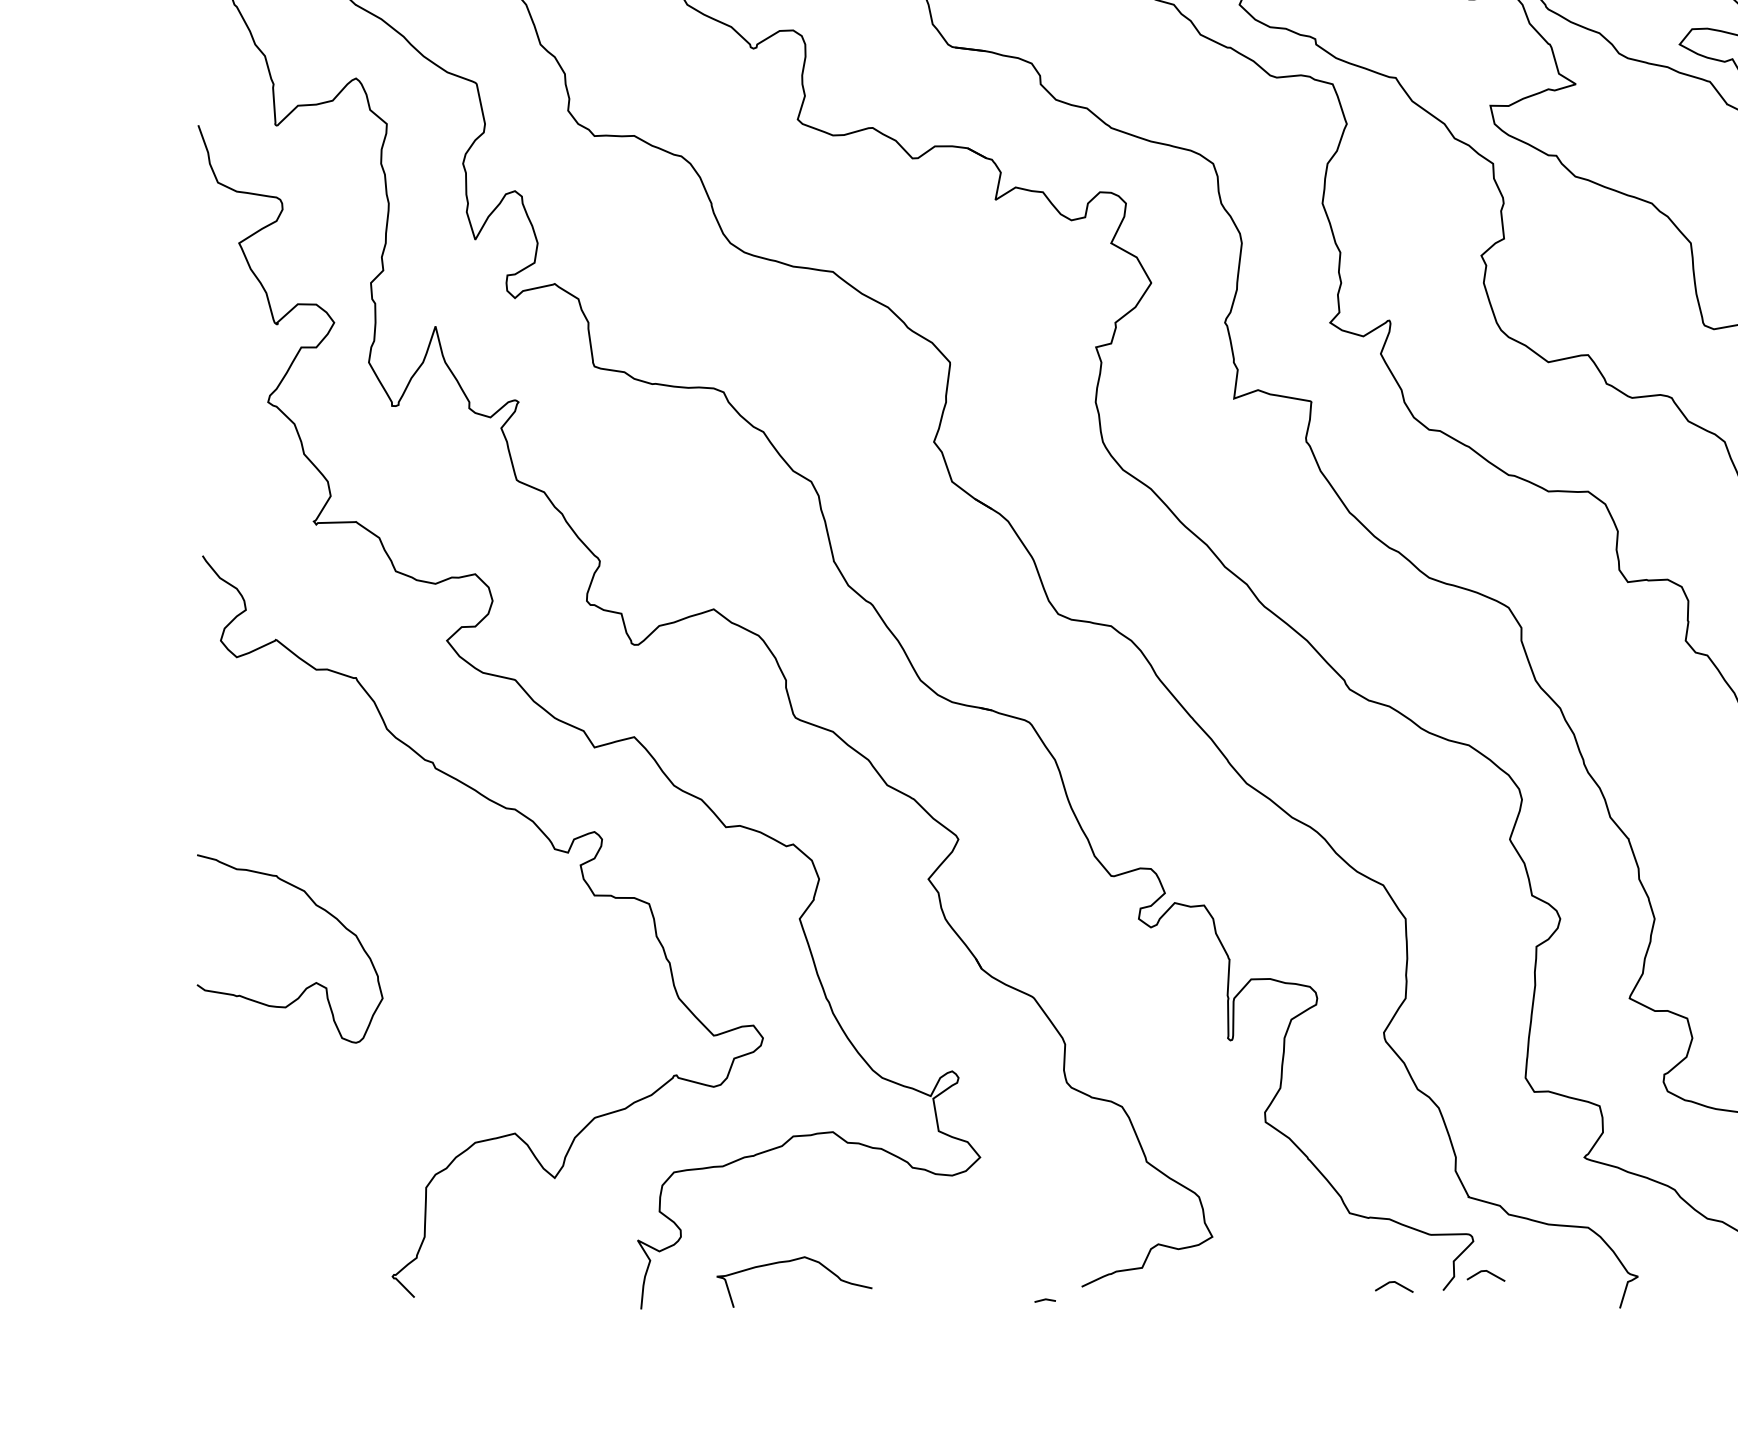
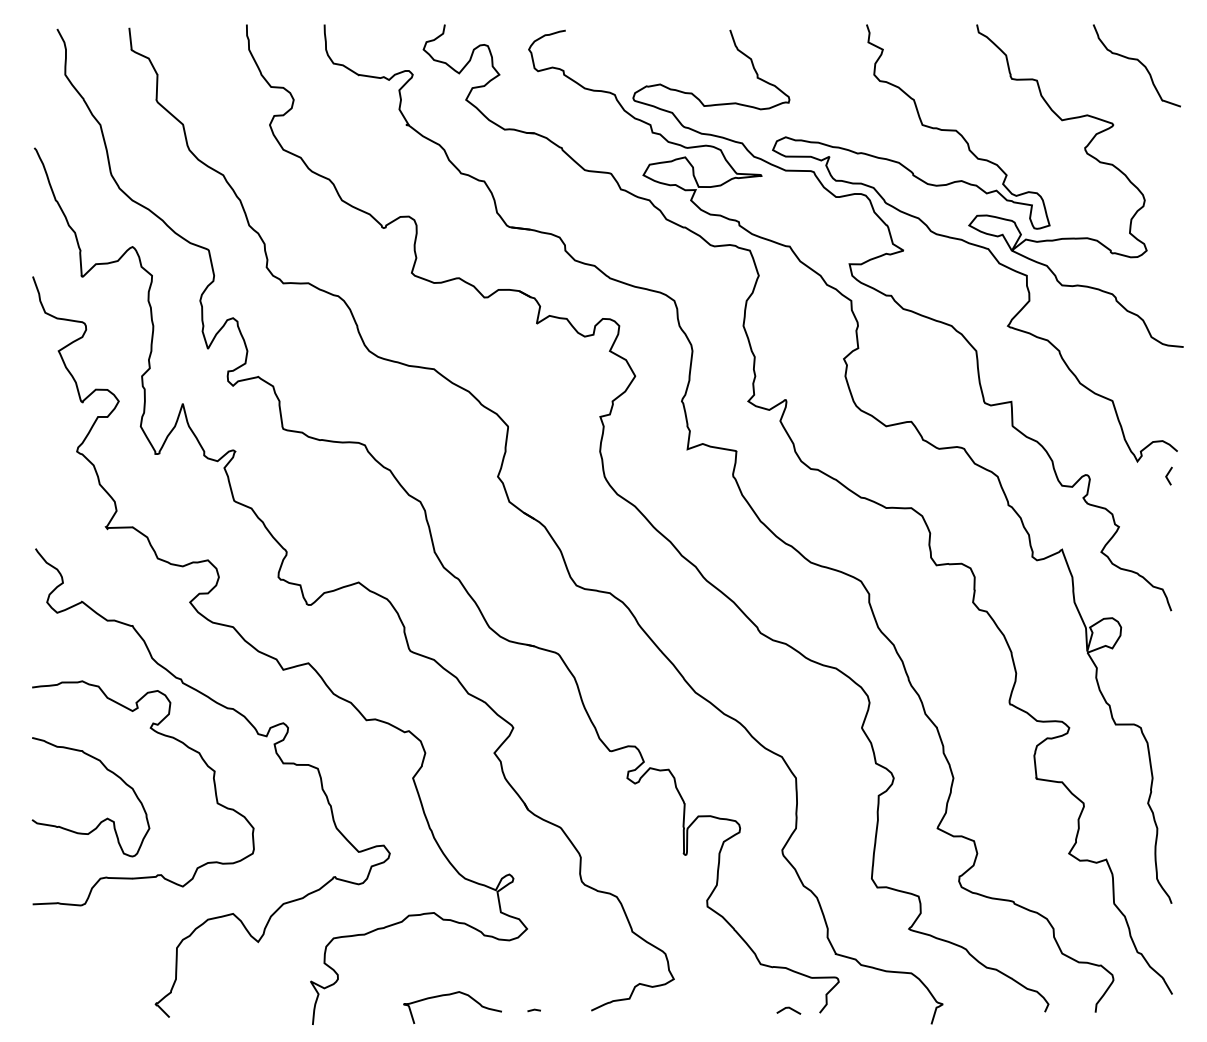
curve: (401, 851) -> (161, 735), added
curve: (790, 1262) -> (450, 995), moved
line: (1485, 1272) -> (846, 1001), removed
line: (1044, 1300) -> (533, 1010), moved

